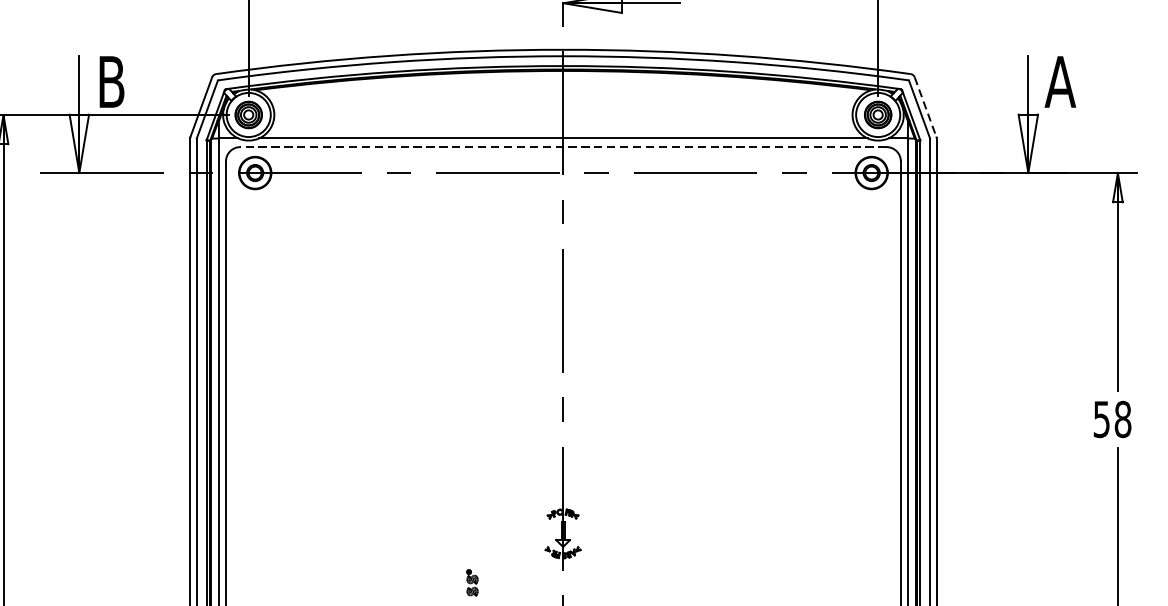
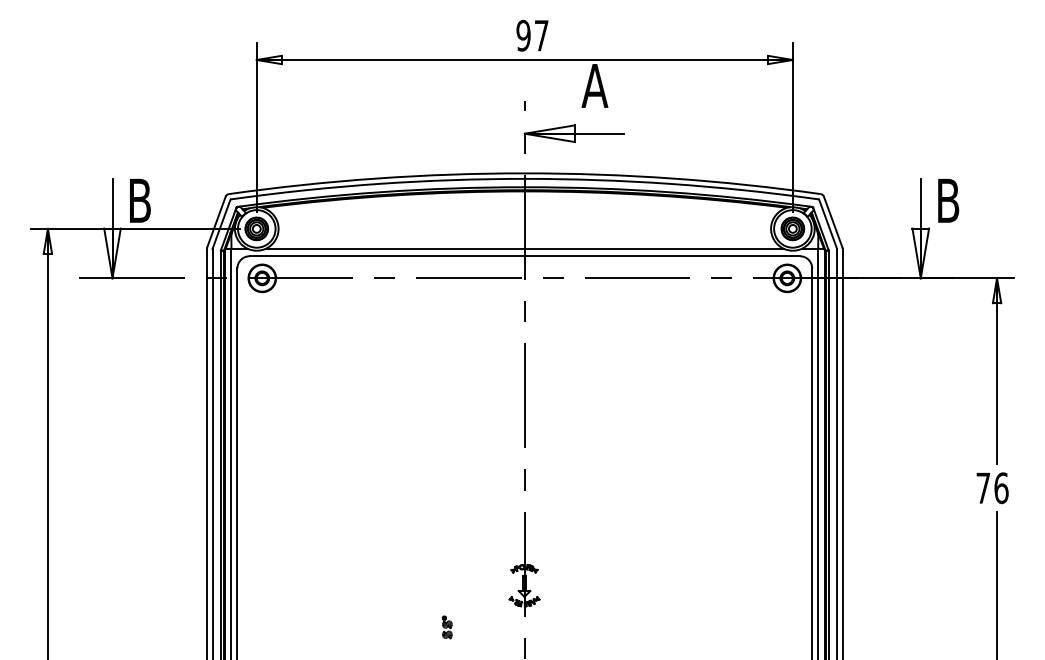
text: (1059, 81) -> (947, 200), A -> B
line: (925, 107) -> (833, 222), dashed -> solid
line: (563, 147) -> (524, 256), dashed -> solid
text: (1112, 419) -> (992, 488), 58 -> 76

